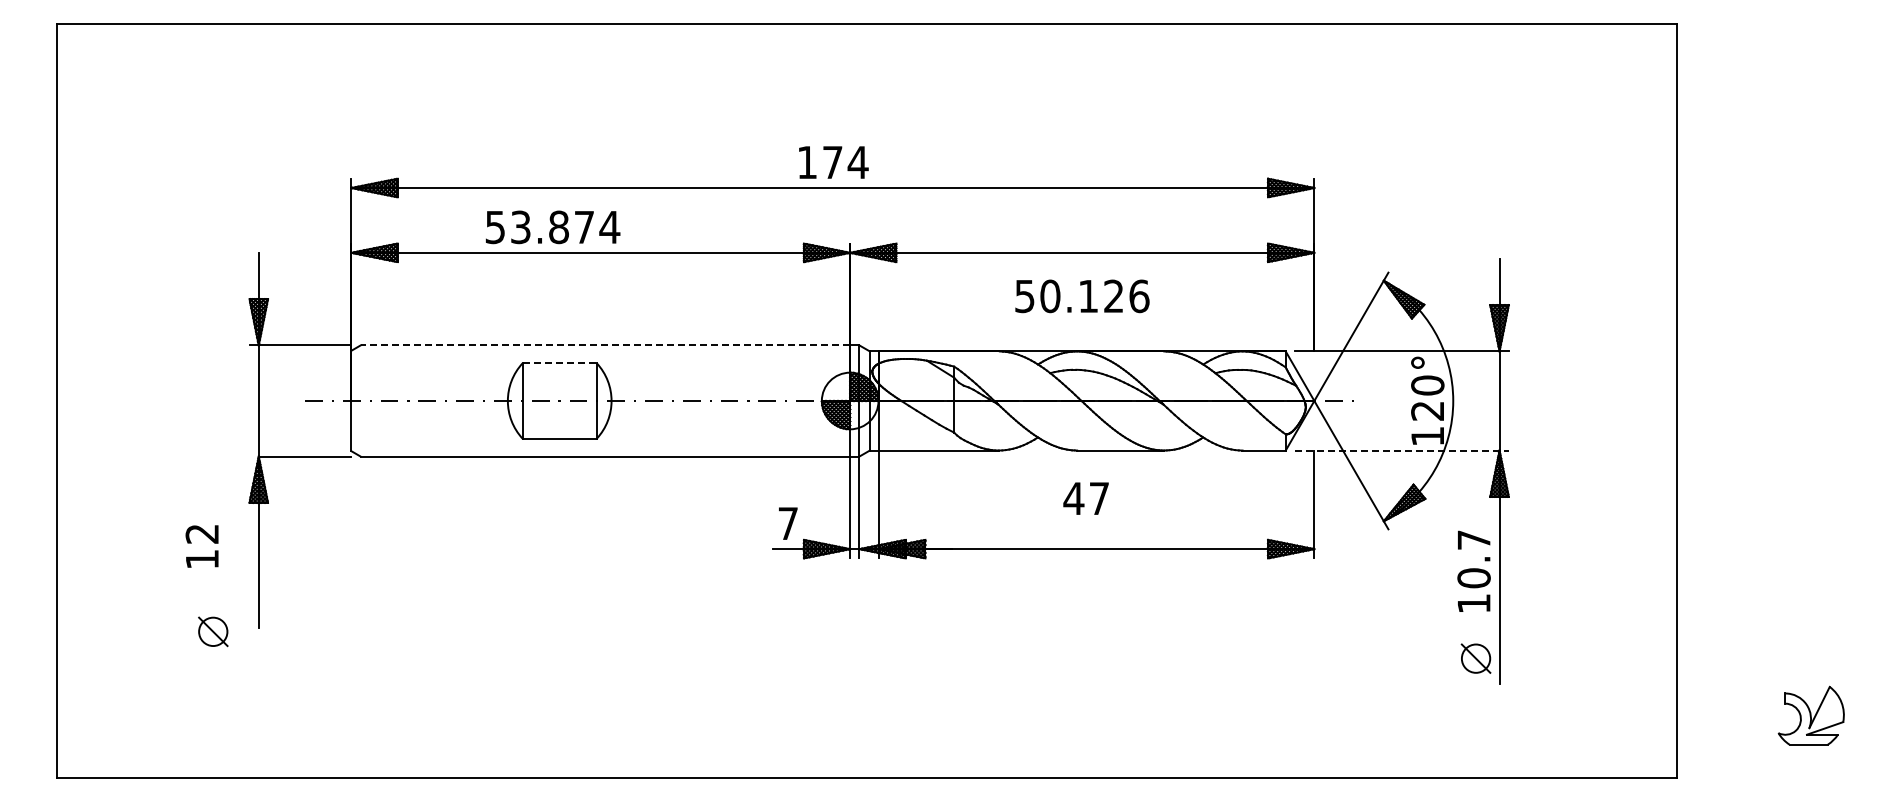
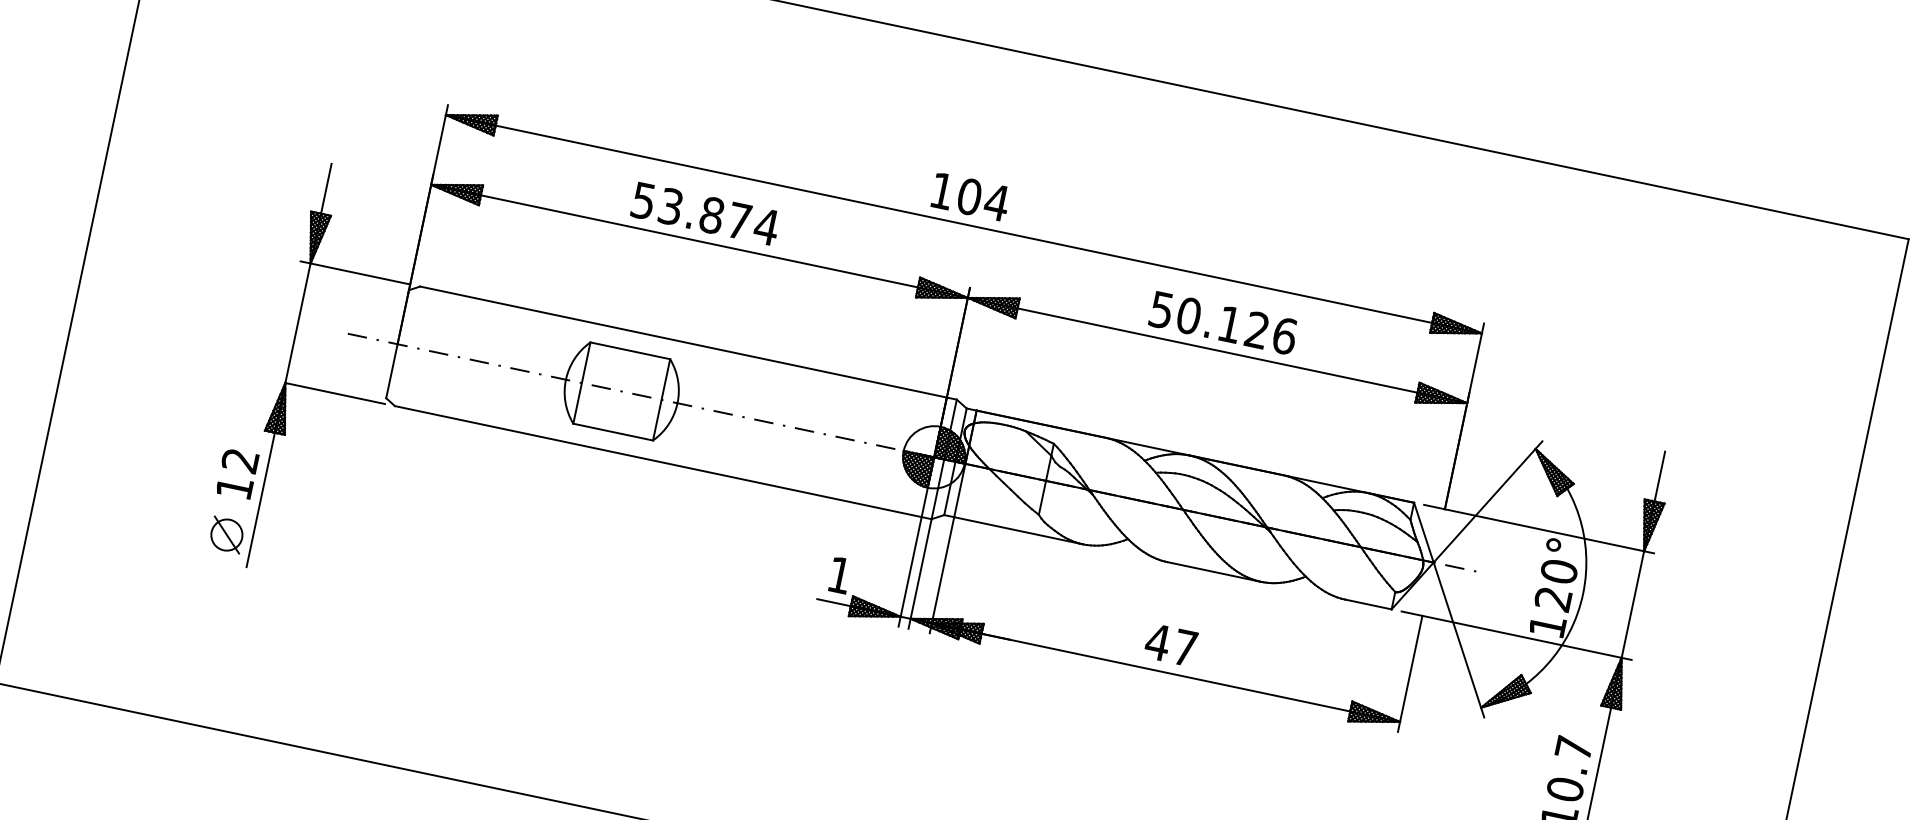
text: (832, 162) -> (969, 196), 174 -> 104
text: (553, 227) -> (706, 214), moved
text: (1082, 296) -> (1223, 323), moved
line: (605, 345) -> (683, 342), dashed -> solid
line: (560, 363) -> (631, 351), dashed -> solid
line: (1401, 450) -> (1516, 635), dashed -> solid
text: (1085, 498) -> (1170, 644), moved
text: (788, 523) -> (840, 575), 7 -> 1
text: (201, 546) -> (236, 473), moved
part: (213, 631) -> (227, 534), moved

